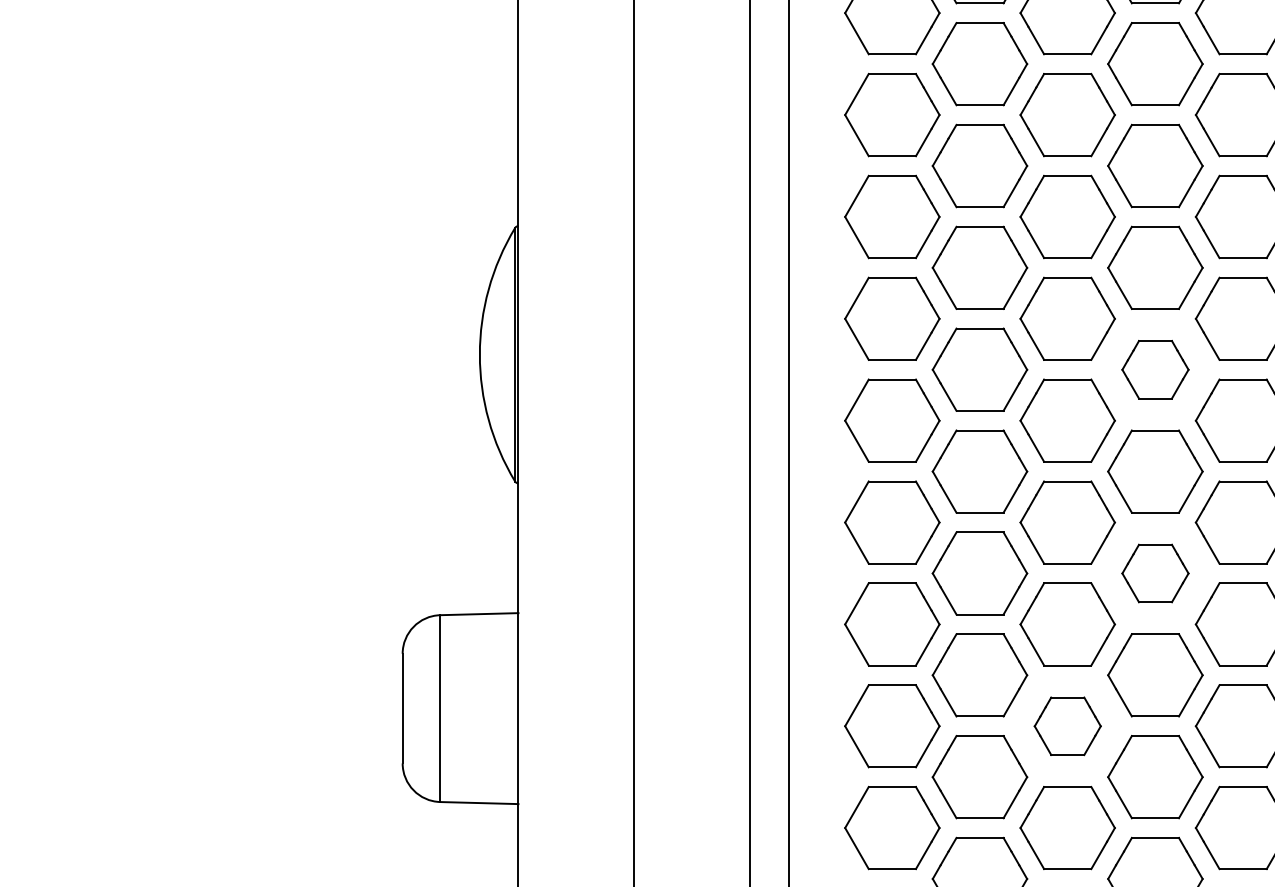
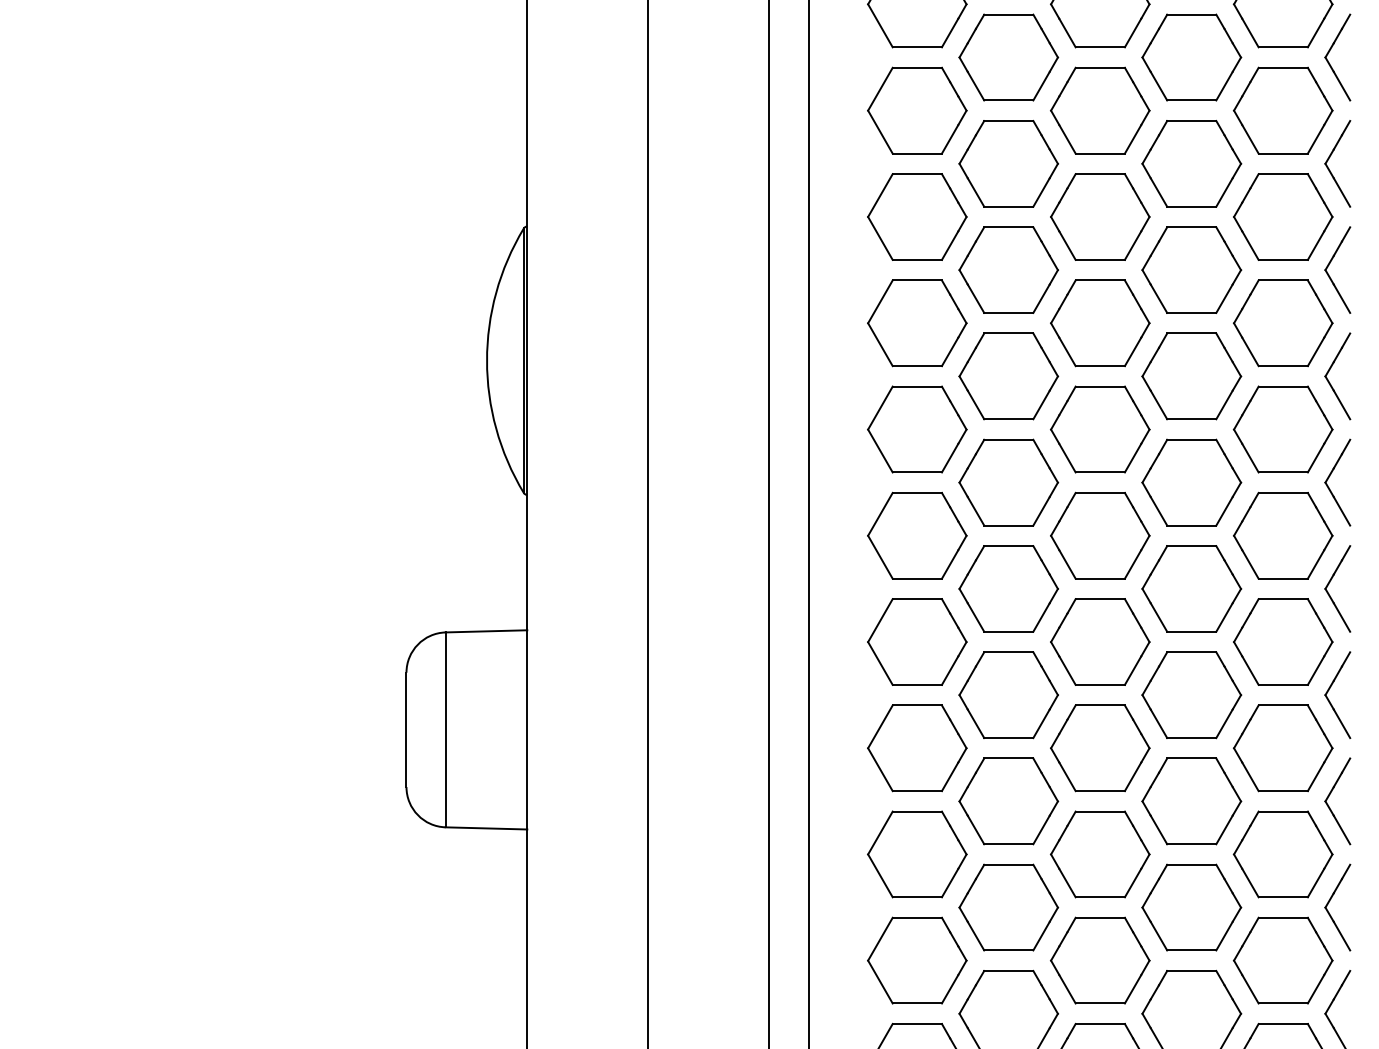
part: (1155, 369) -> (1191, 376), size x1.43
part: (1155, 573) -> (1191, 588), size x1.43
part: (1067, 726) -> (1100, 748), size x1.43

